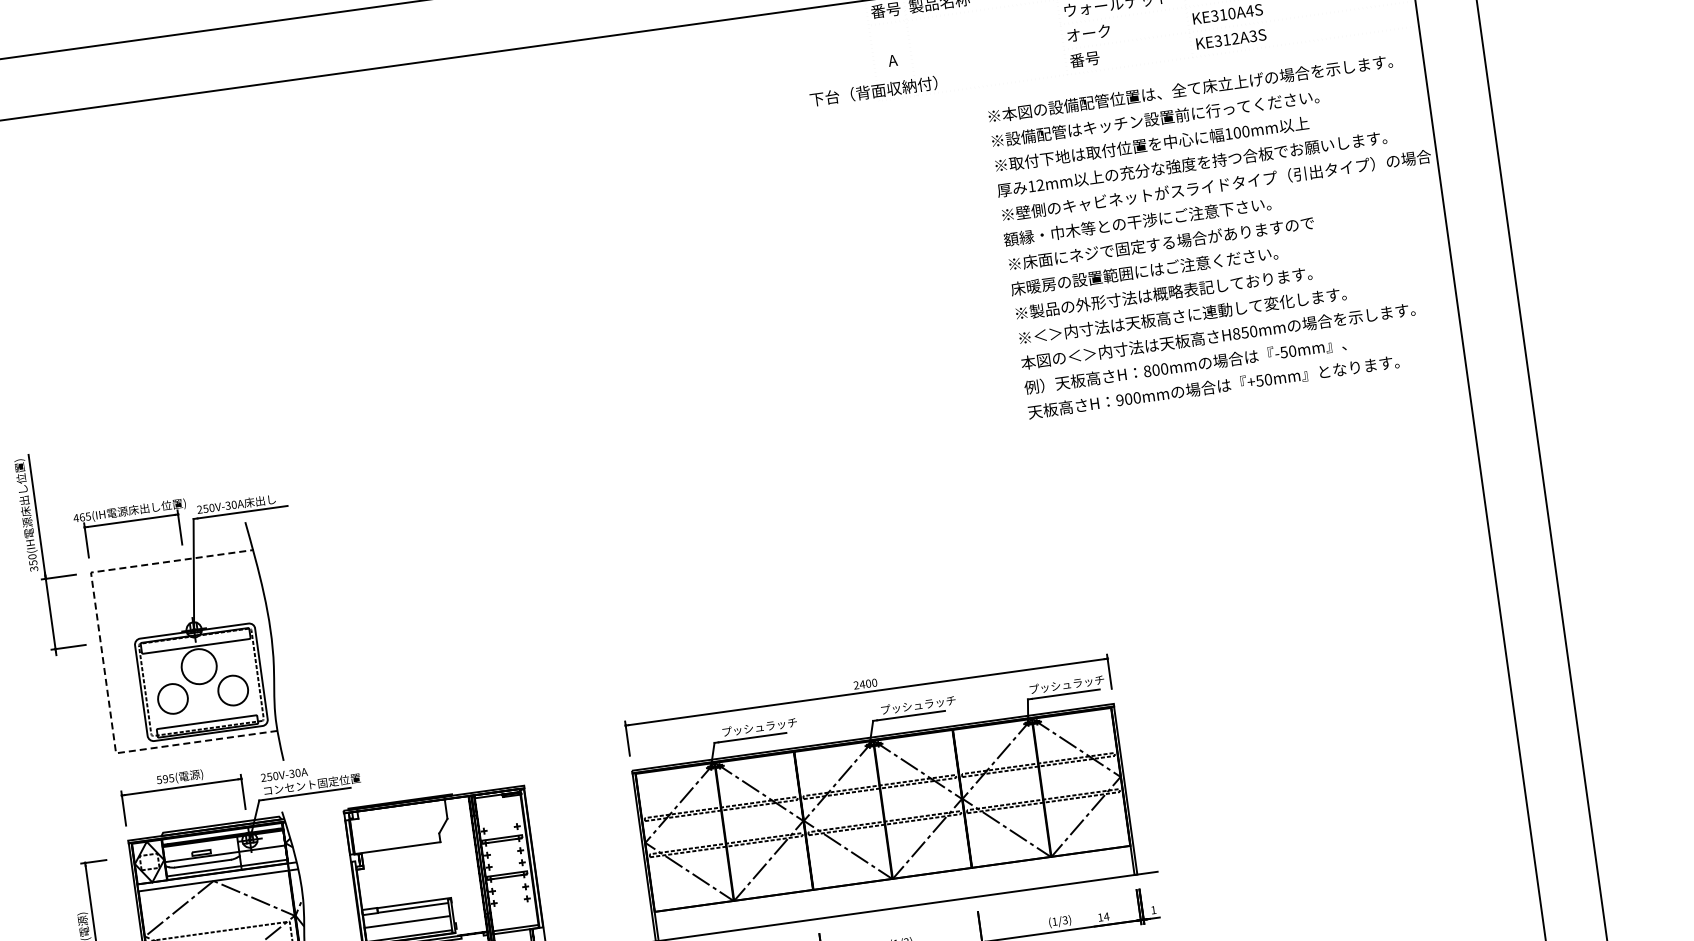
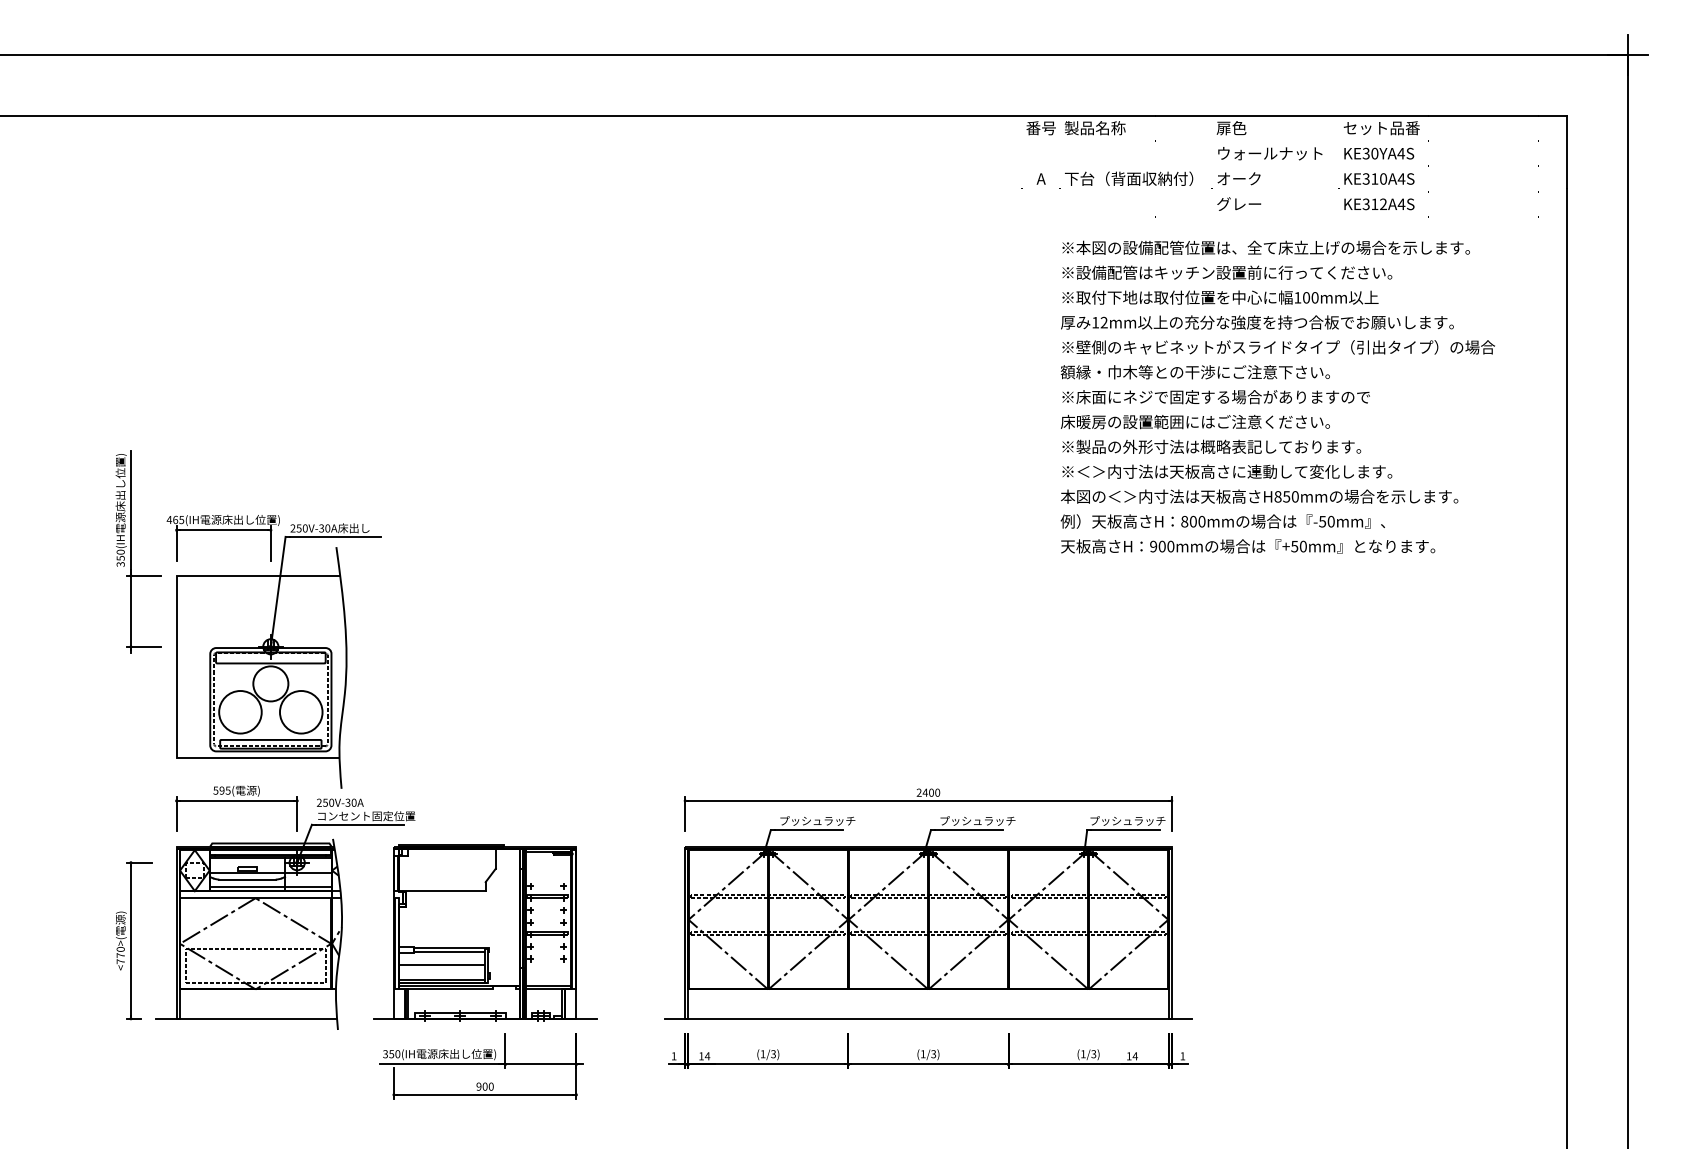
text: (1253, 36) -> (1401, 204), KE312A3S -> KE312A4S
text: (1092, 58) -> (1239, 204), 番号 -> グレー
text: (874, 91) -> (1129, 178), moved
text: (1222, 234) -> (1277, 396), moved
line: (103, 661) -> (176, 665), dashed -> solid
circle: (232, 690) -> (300, 712), size x1.43
circle: (173, 699) -> (240, 712), size x1.43

